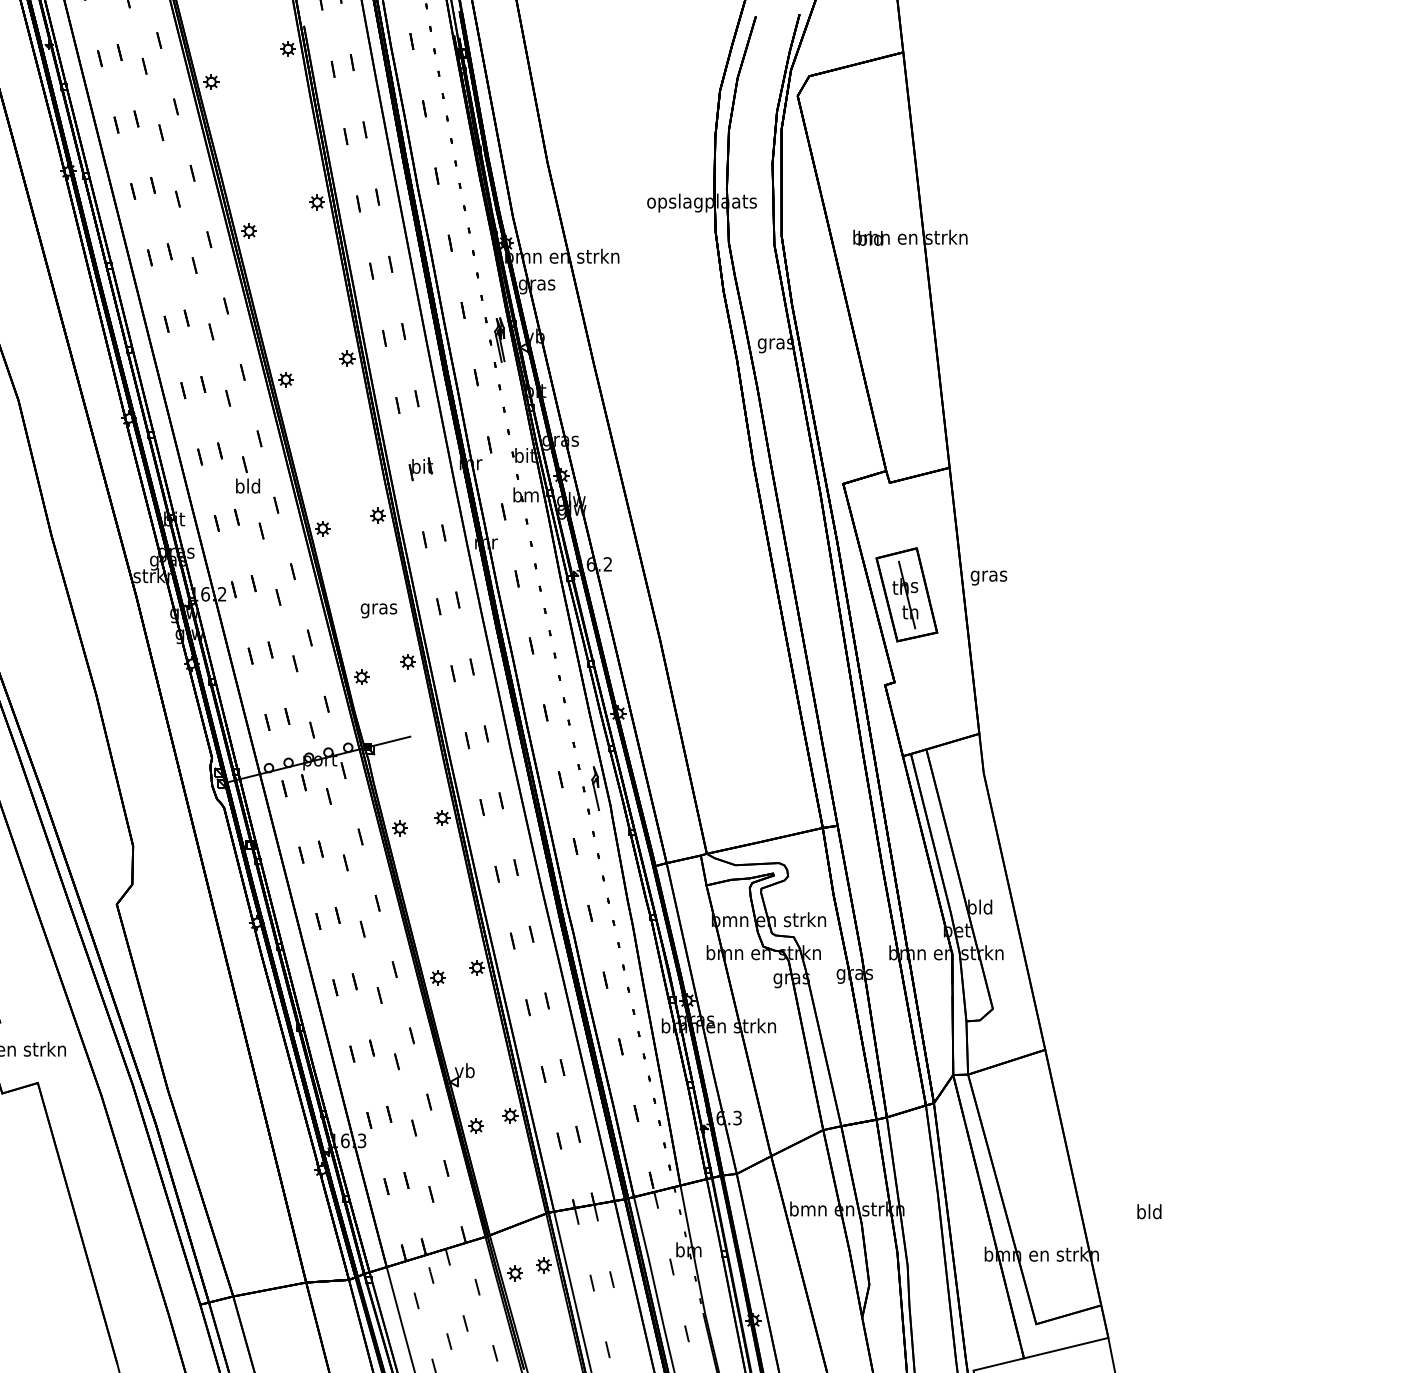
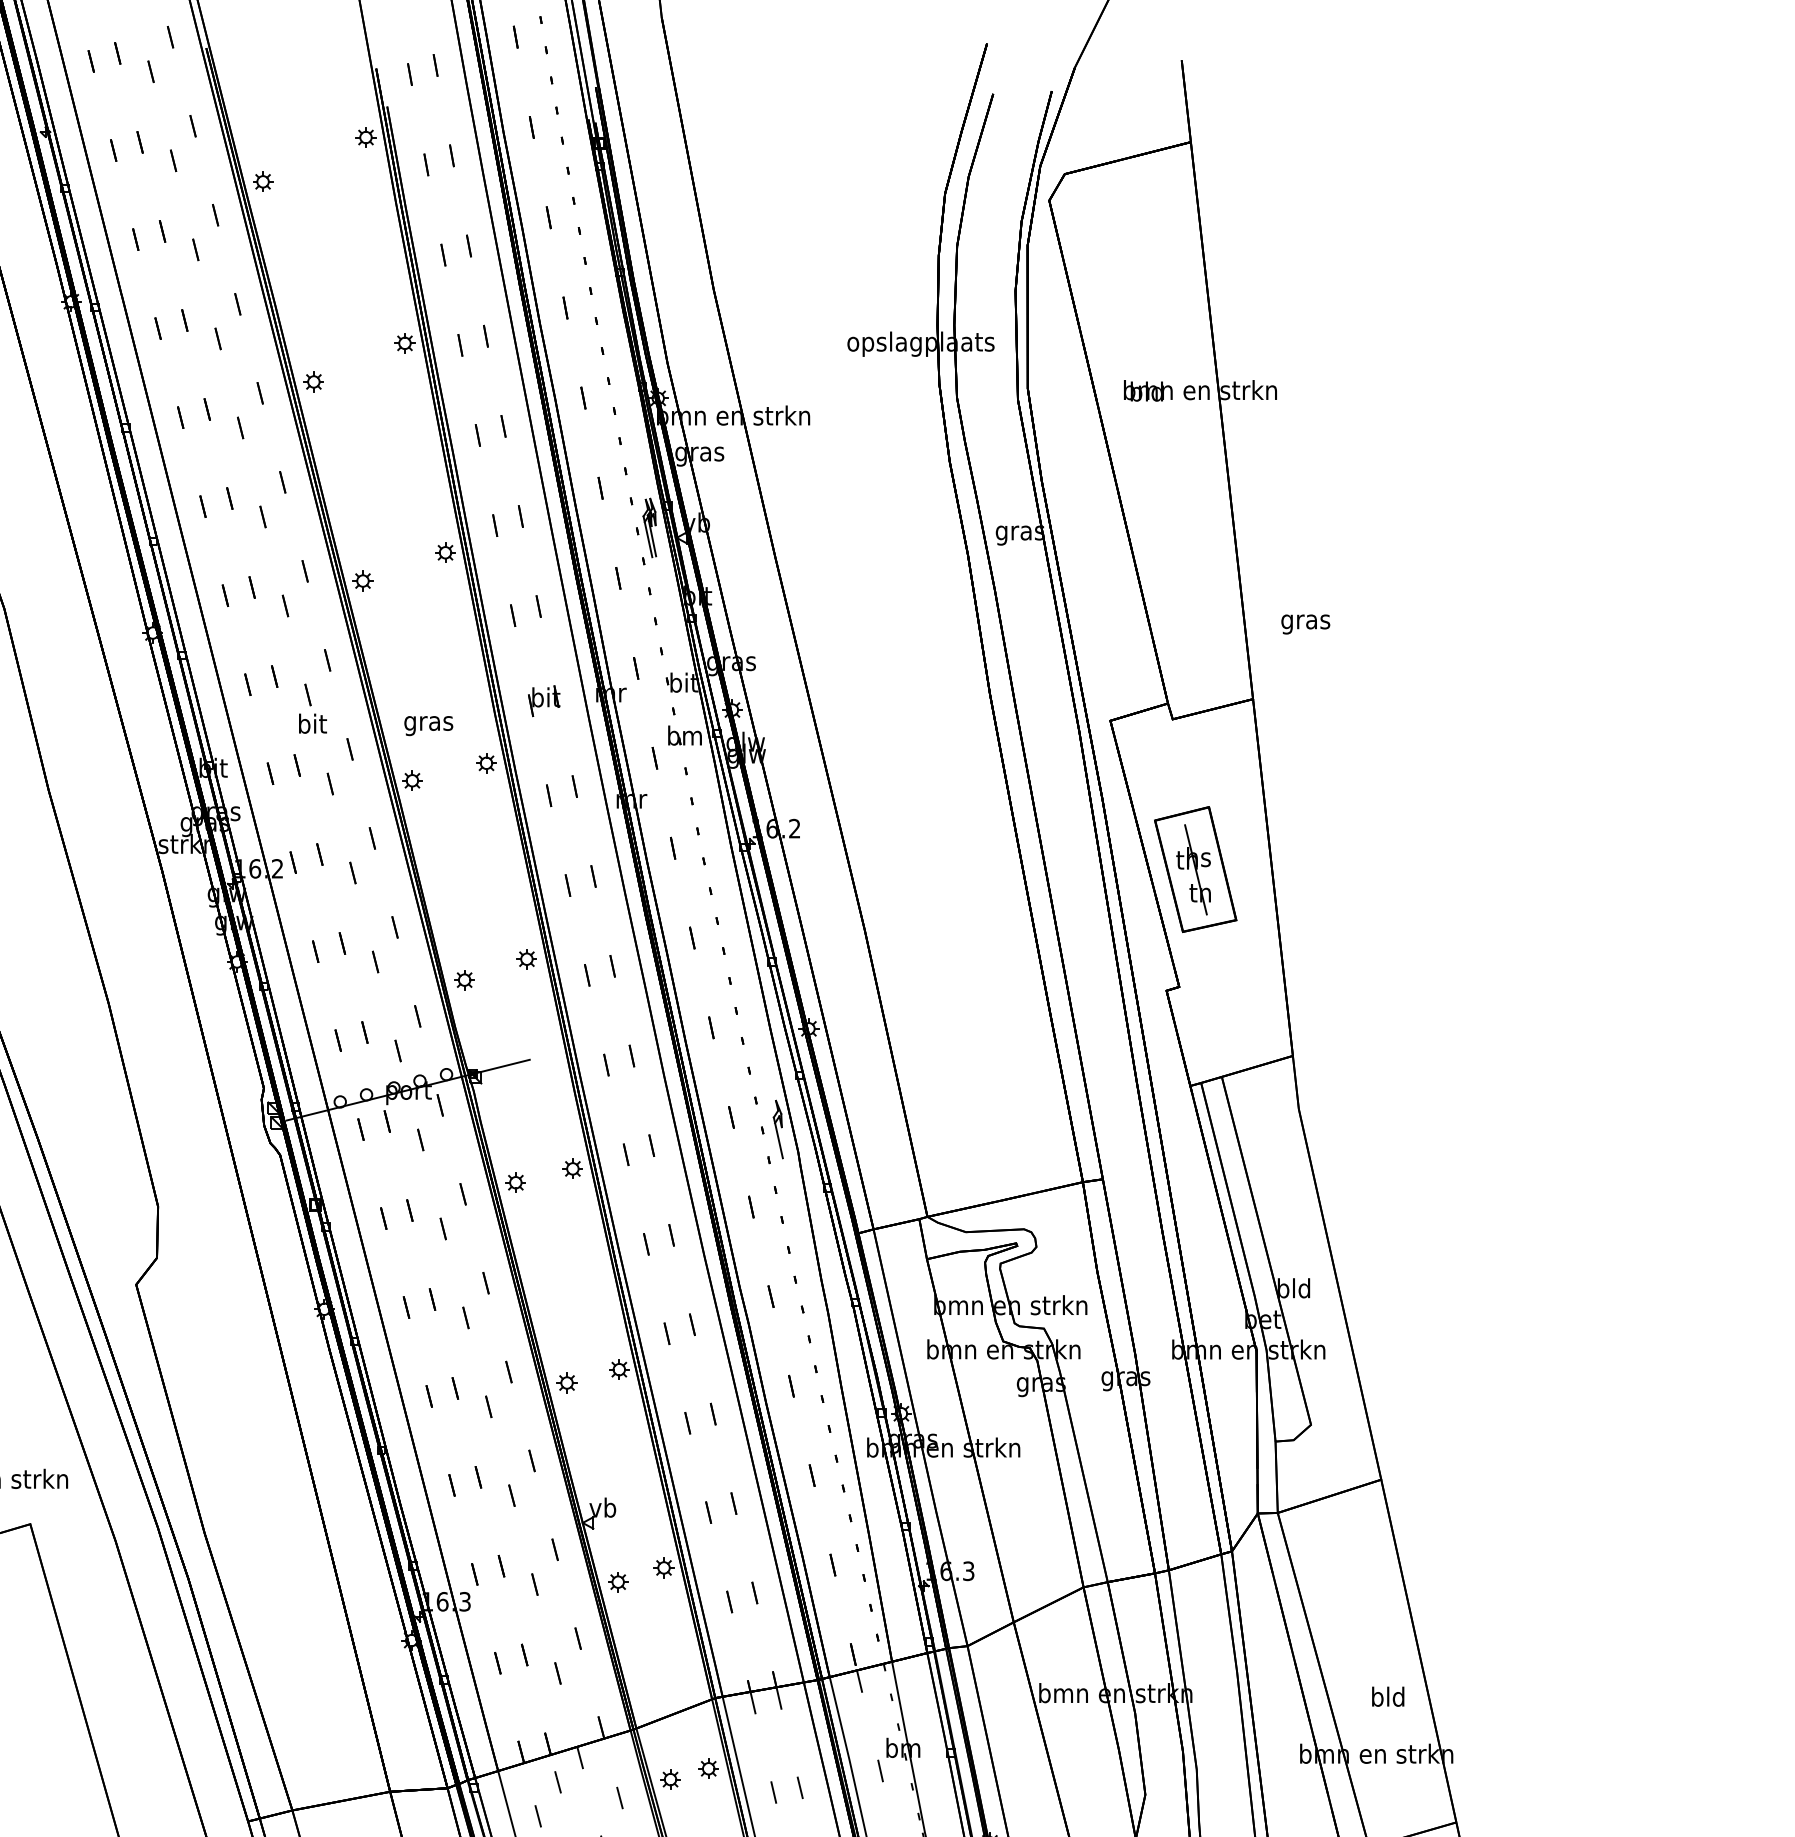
text: (248, 485) -> (312, 722), bld -> bit
text: (988, 577) -> (1305, 623), moved
text: (378, 610) -> (428, 725), moved
text: (1149, 1211) -> (1388, 1696), moved

